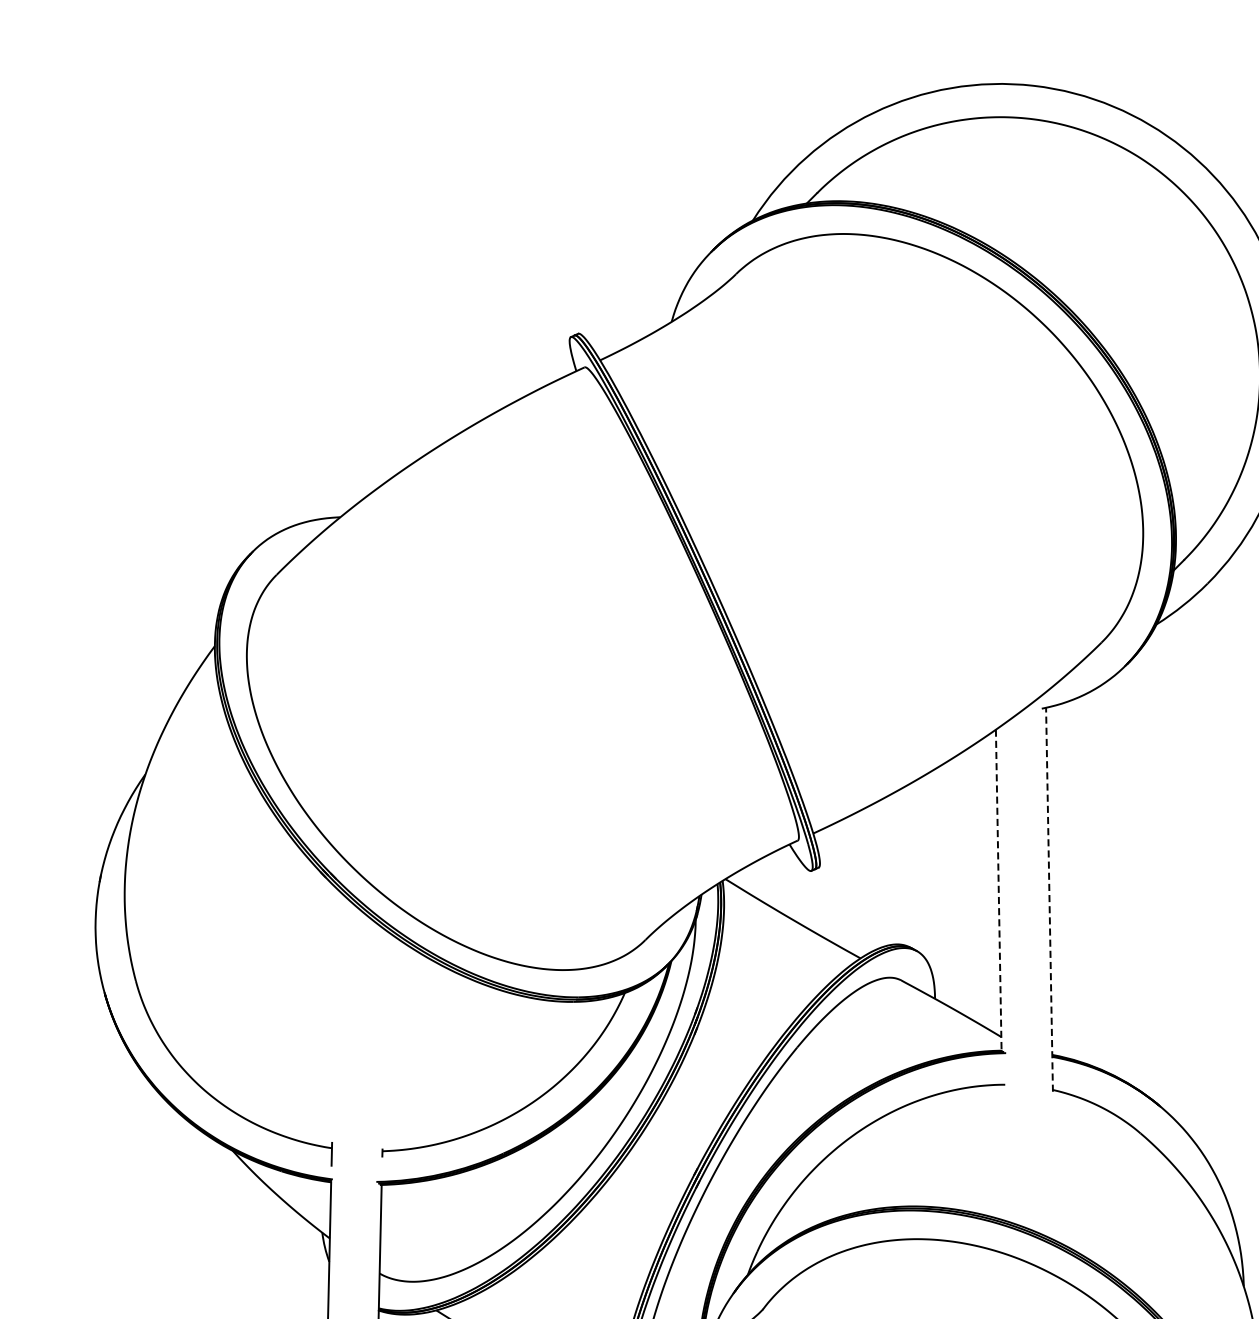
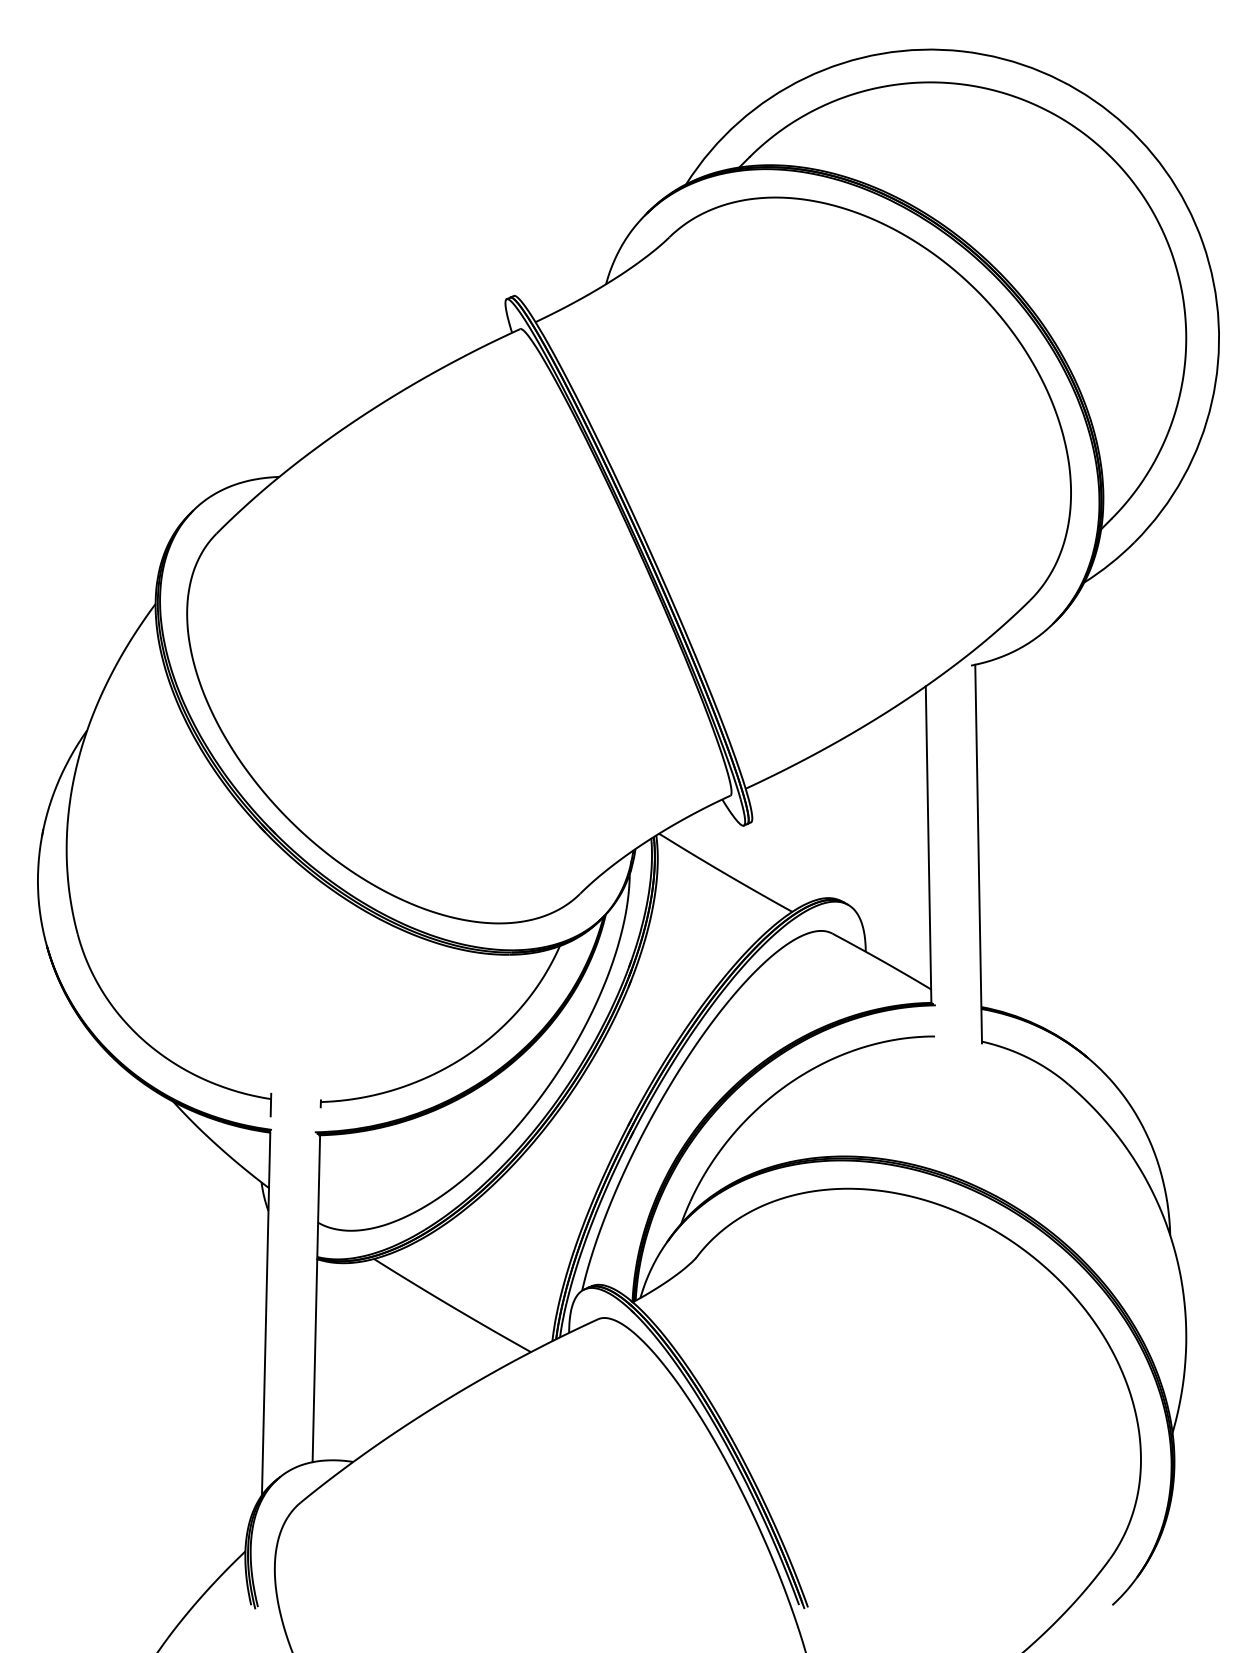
line: (998, 891) -> (928, 845), dashed -> solid
line: (1049, 899) -> (978, 853), dashed -> solid

